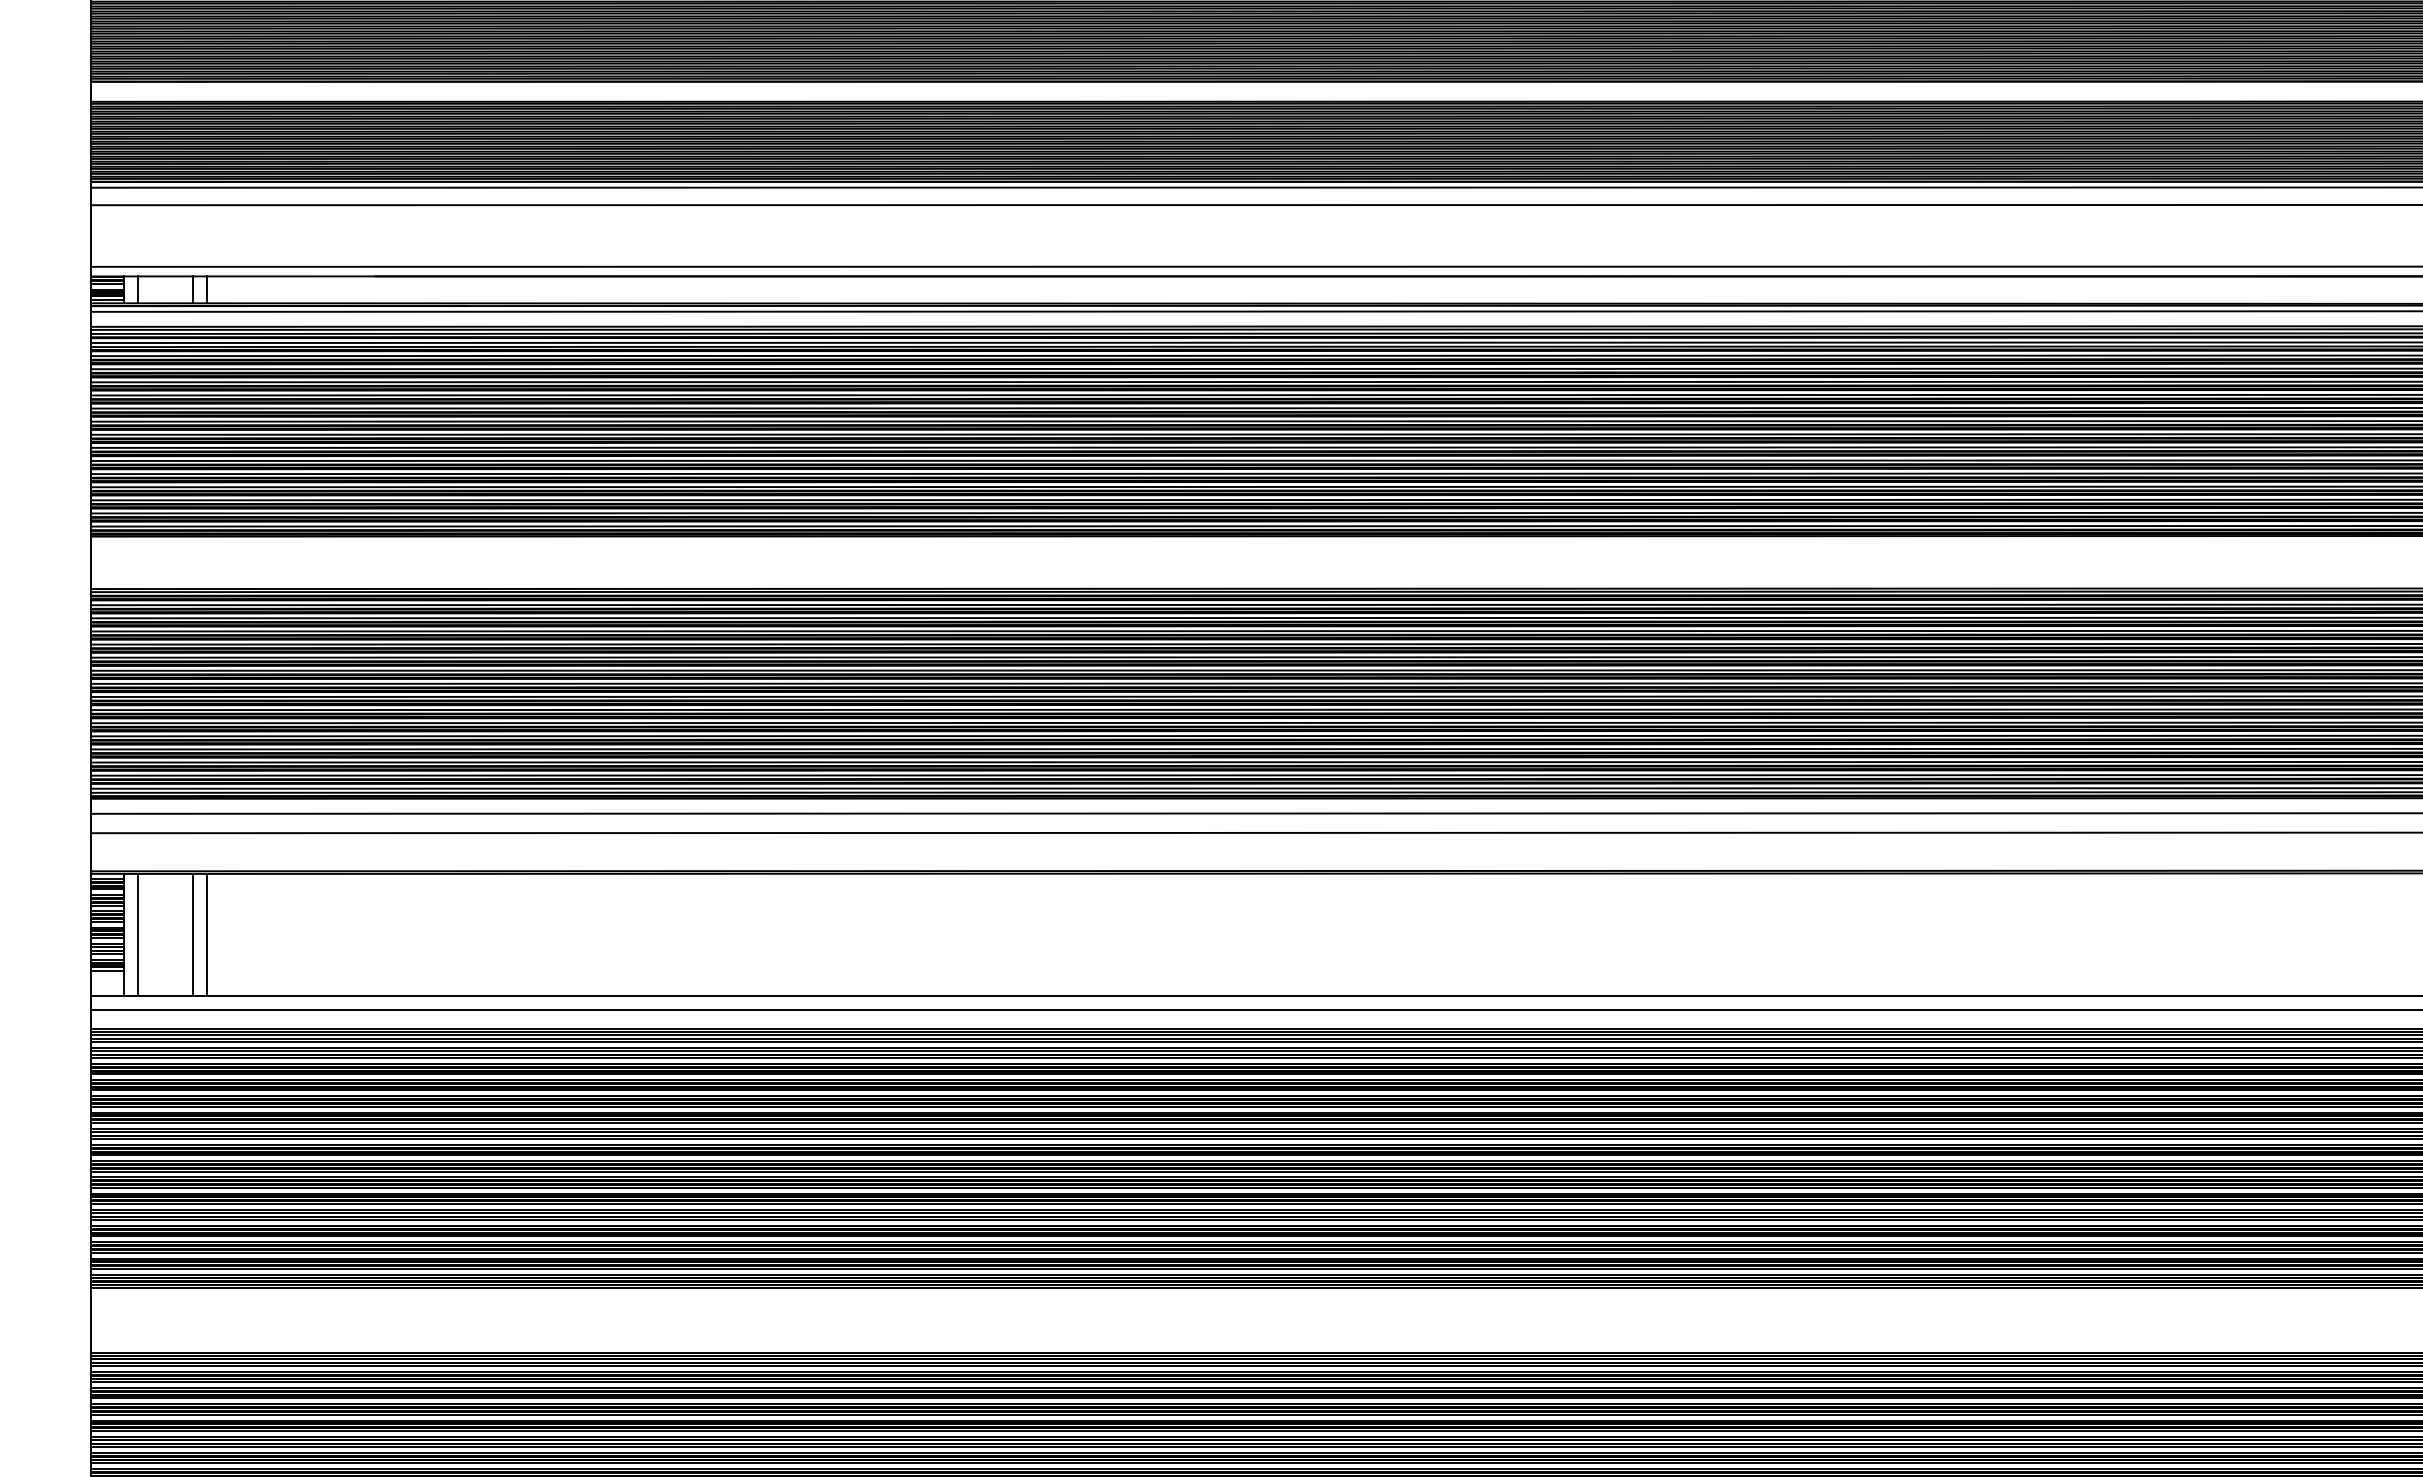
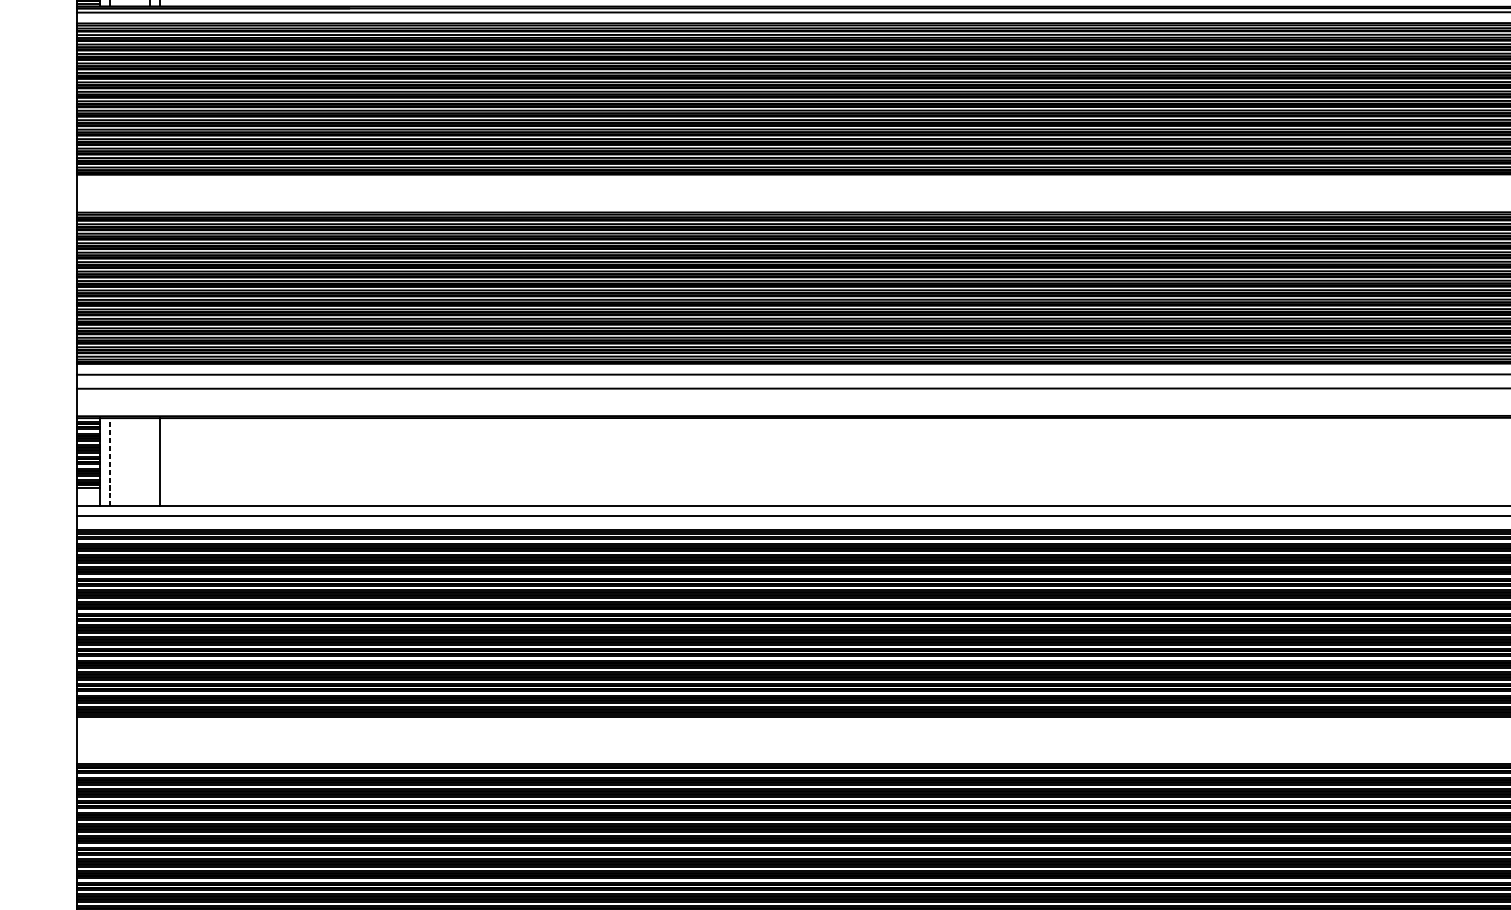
line: (137, 934) -> (110, 461), solid -> dashed
line: (193, 934) -> (150, 461), removed

